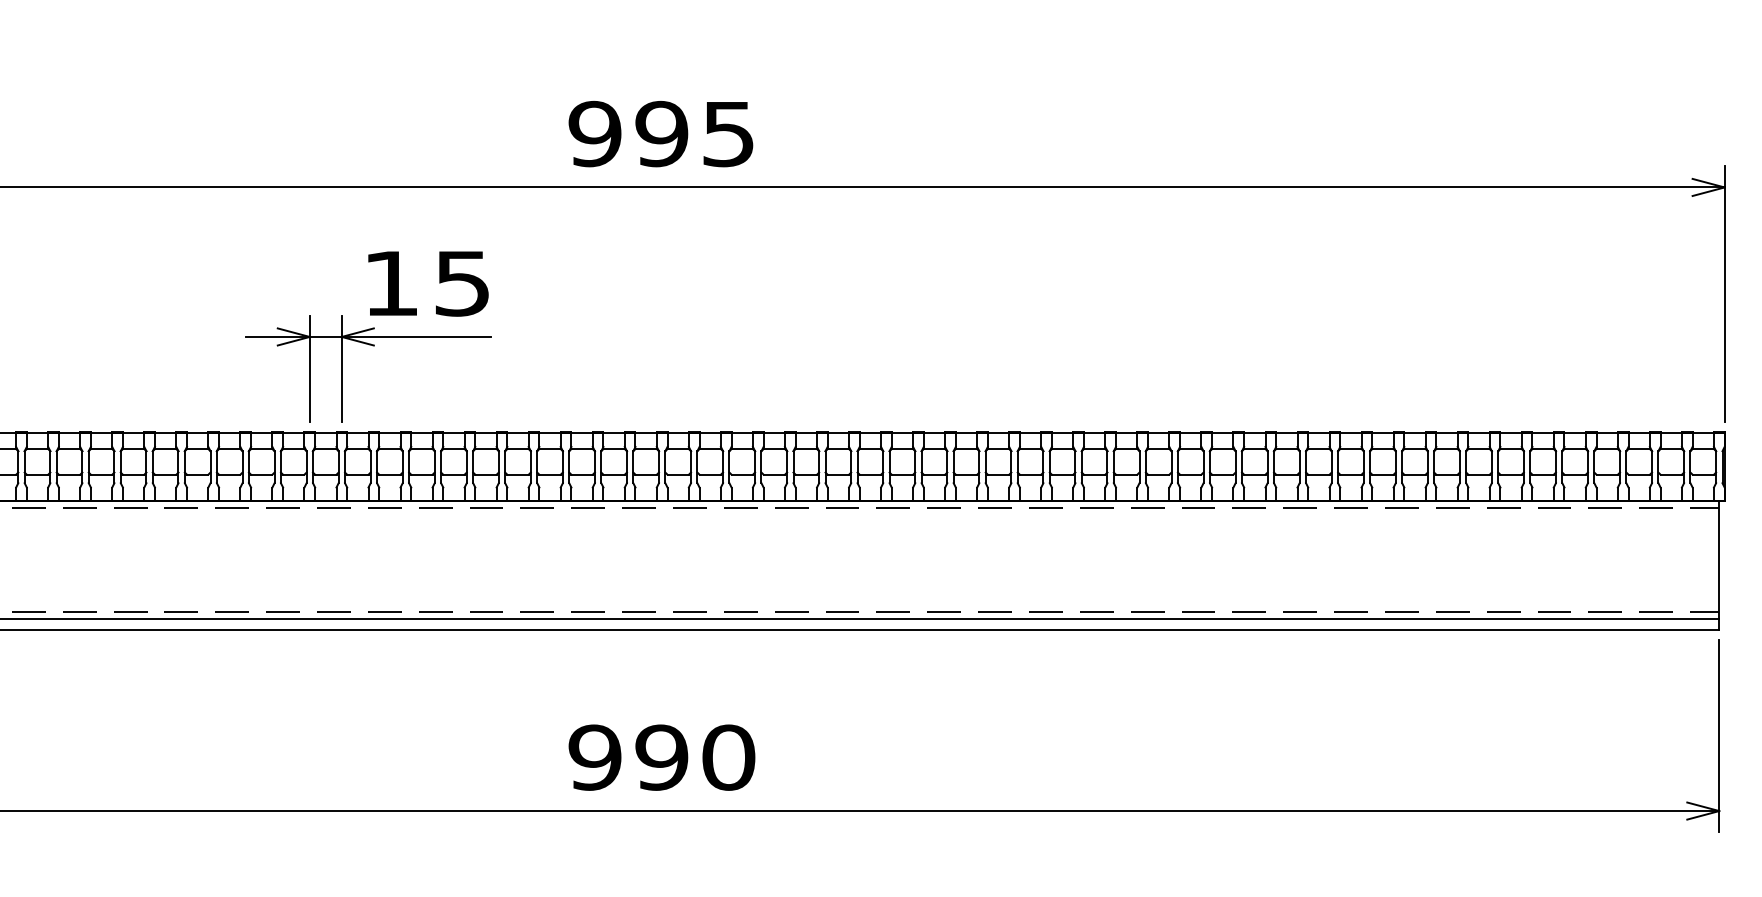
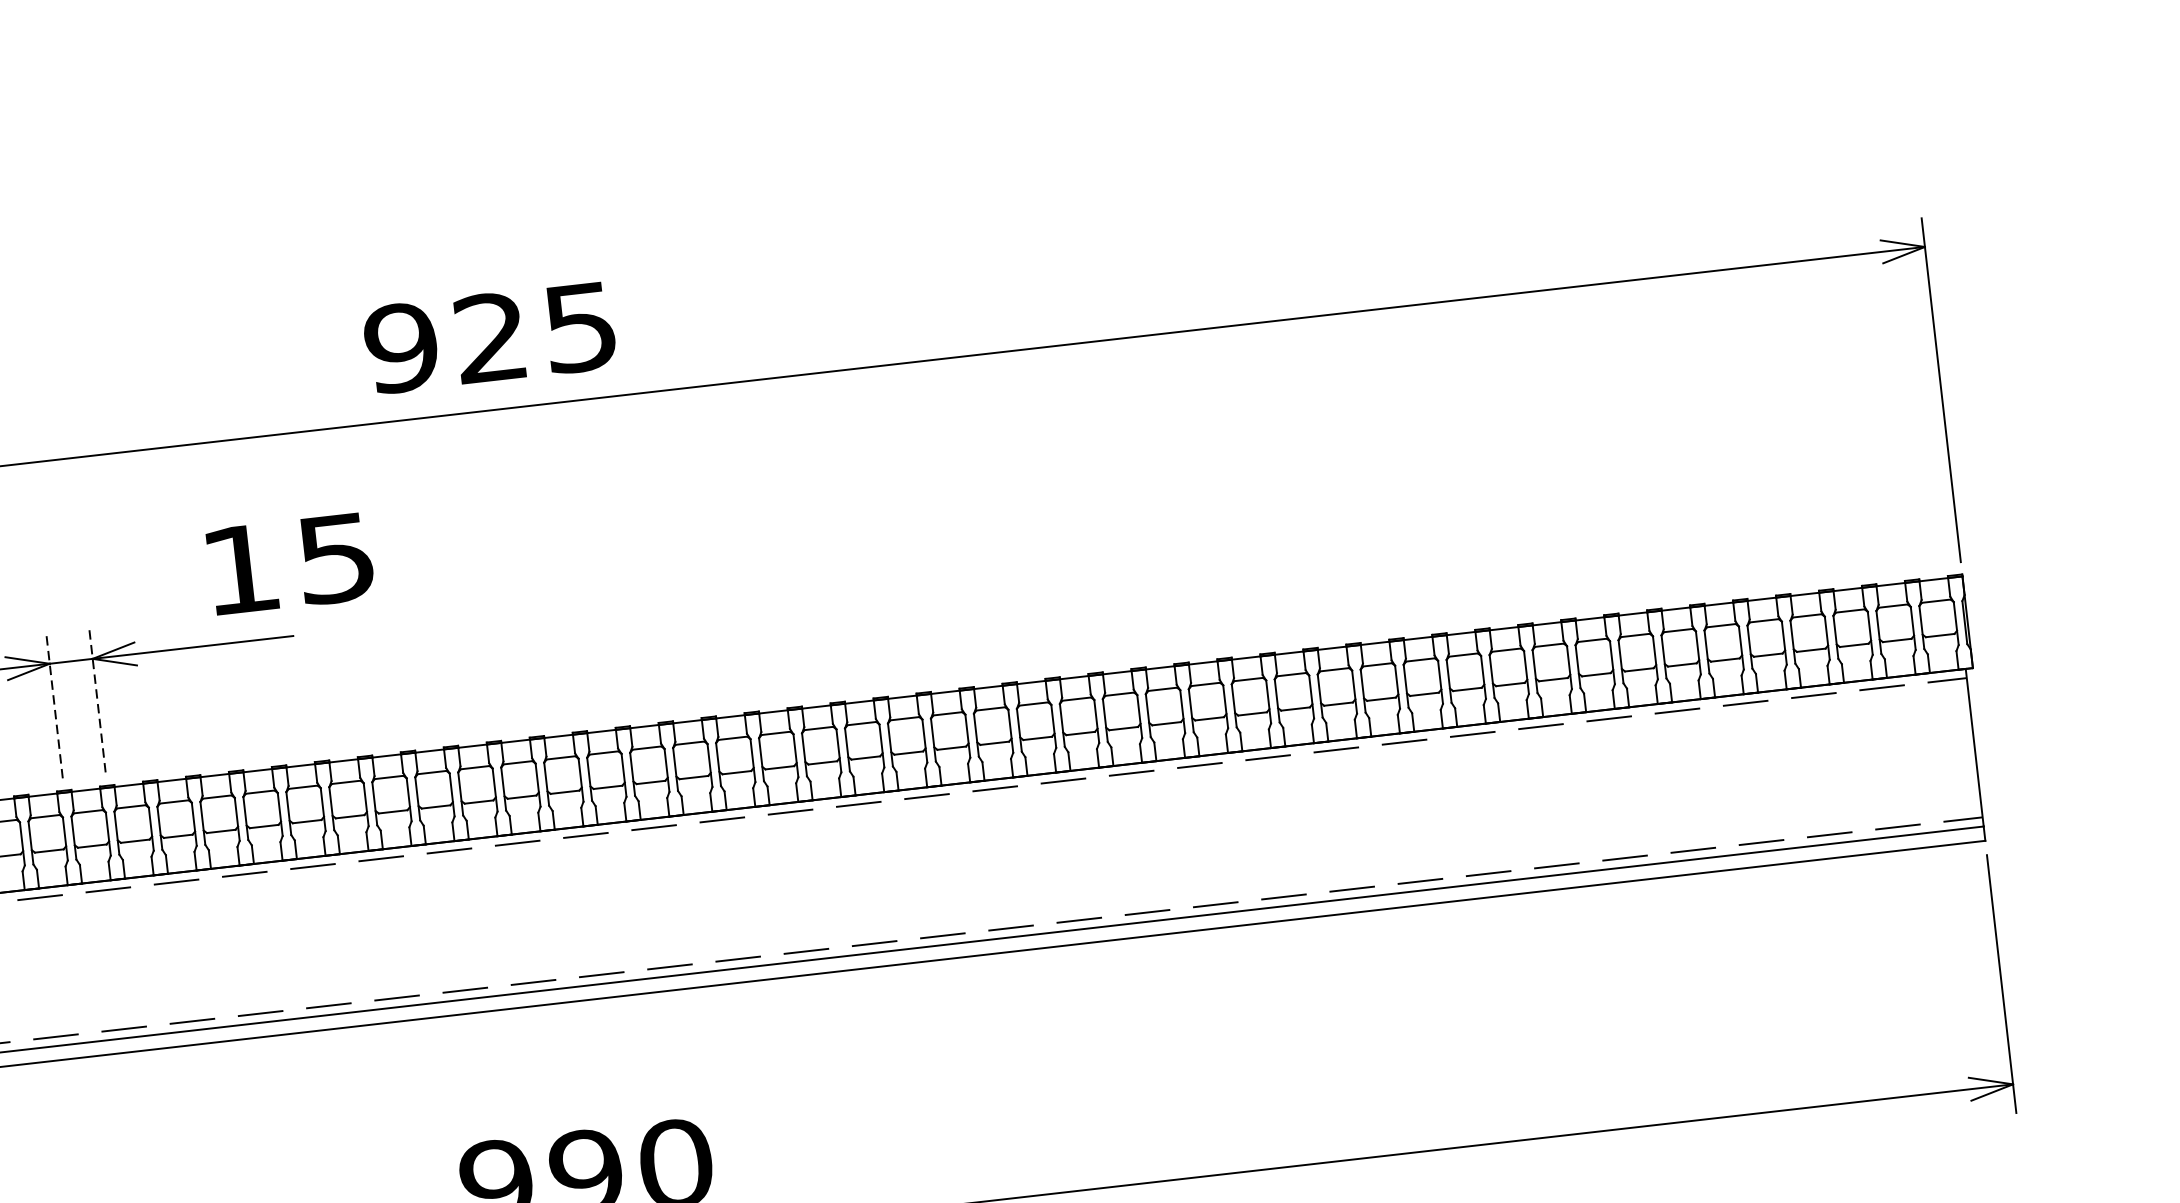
text: (661, 134) -> (490, 338), 995 -> 925
text: (428, 283) -> (290, 563), moved
line: (309, 368) -> (54, 706), solid -> dashed
line: (341, 369) -> (97, 702), solid -> dashed

